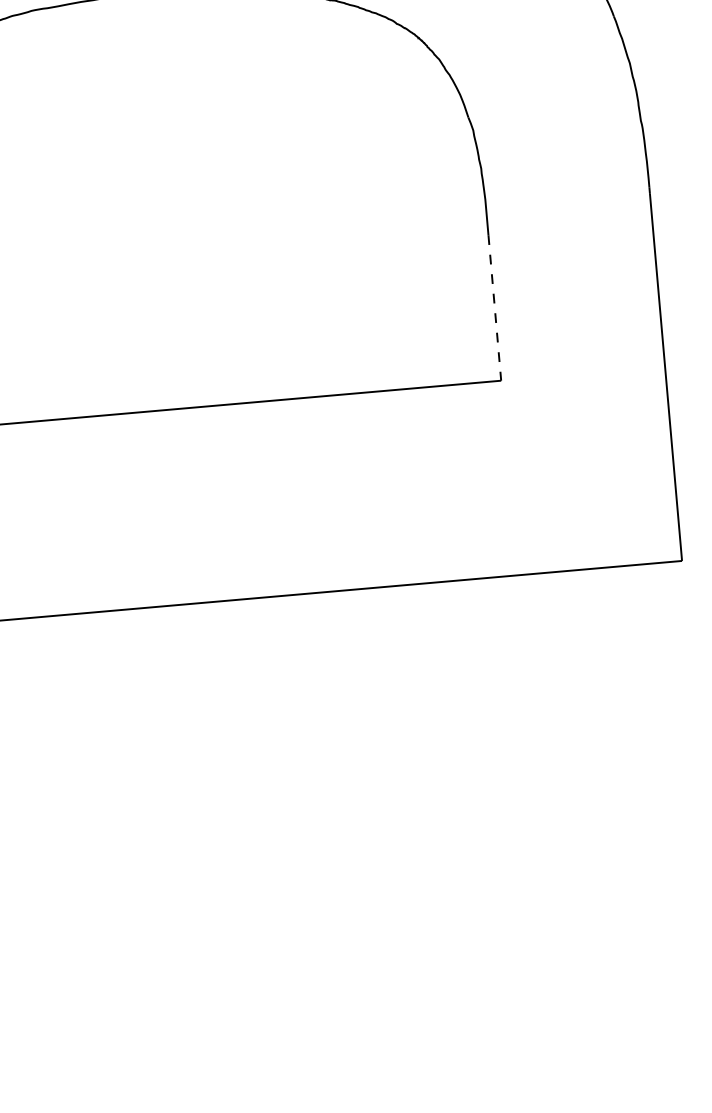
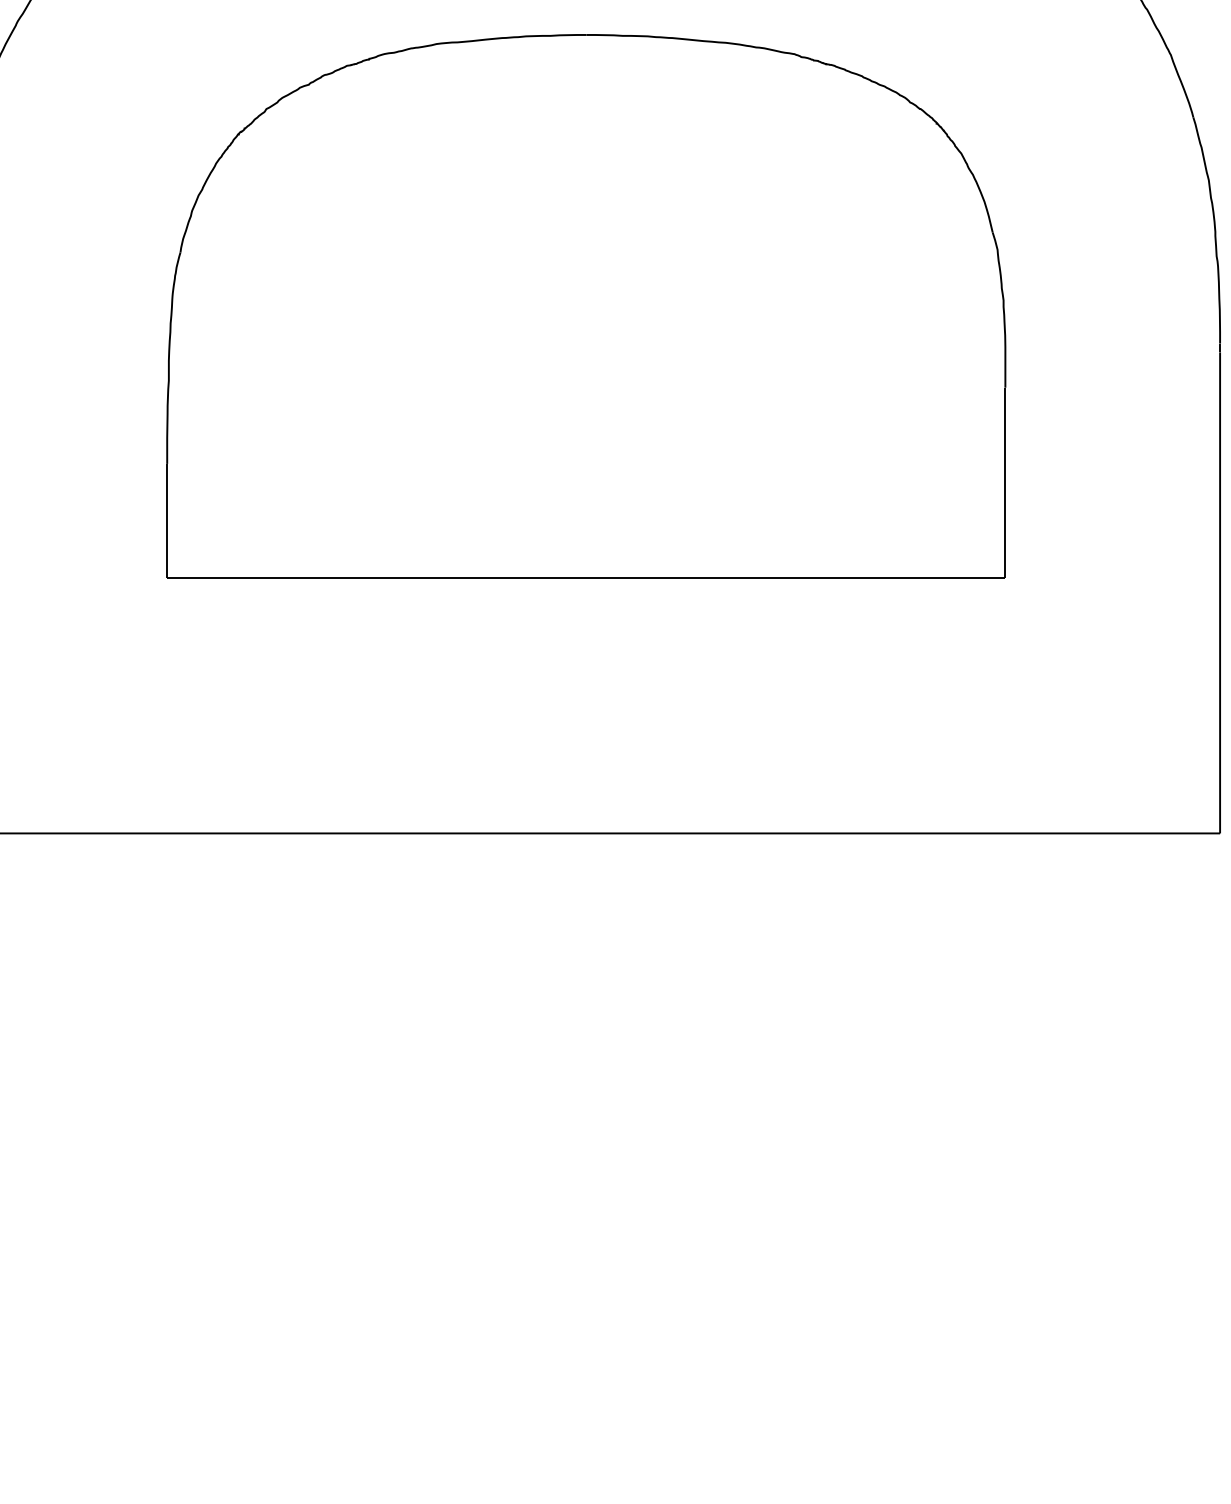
line: (494, 308) -> (1005, 483), dashed -> solid

